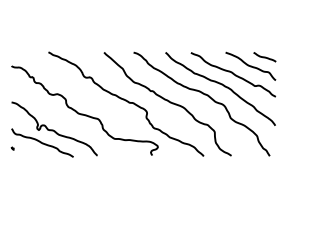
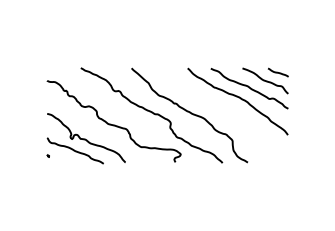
curve: (204, 95) -> (223, 107), removed

